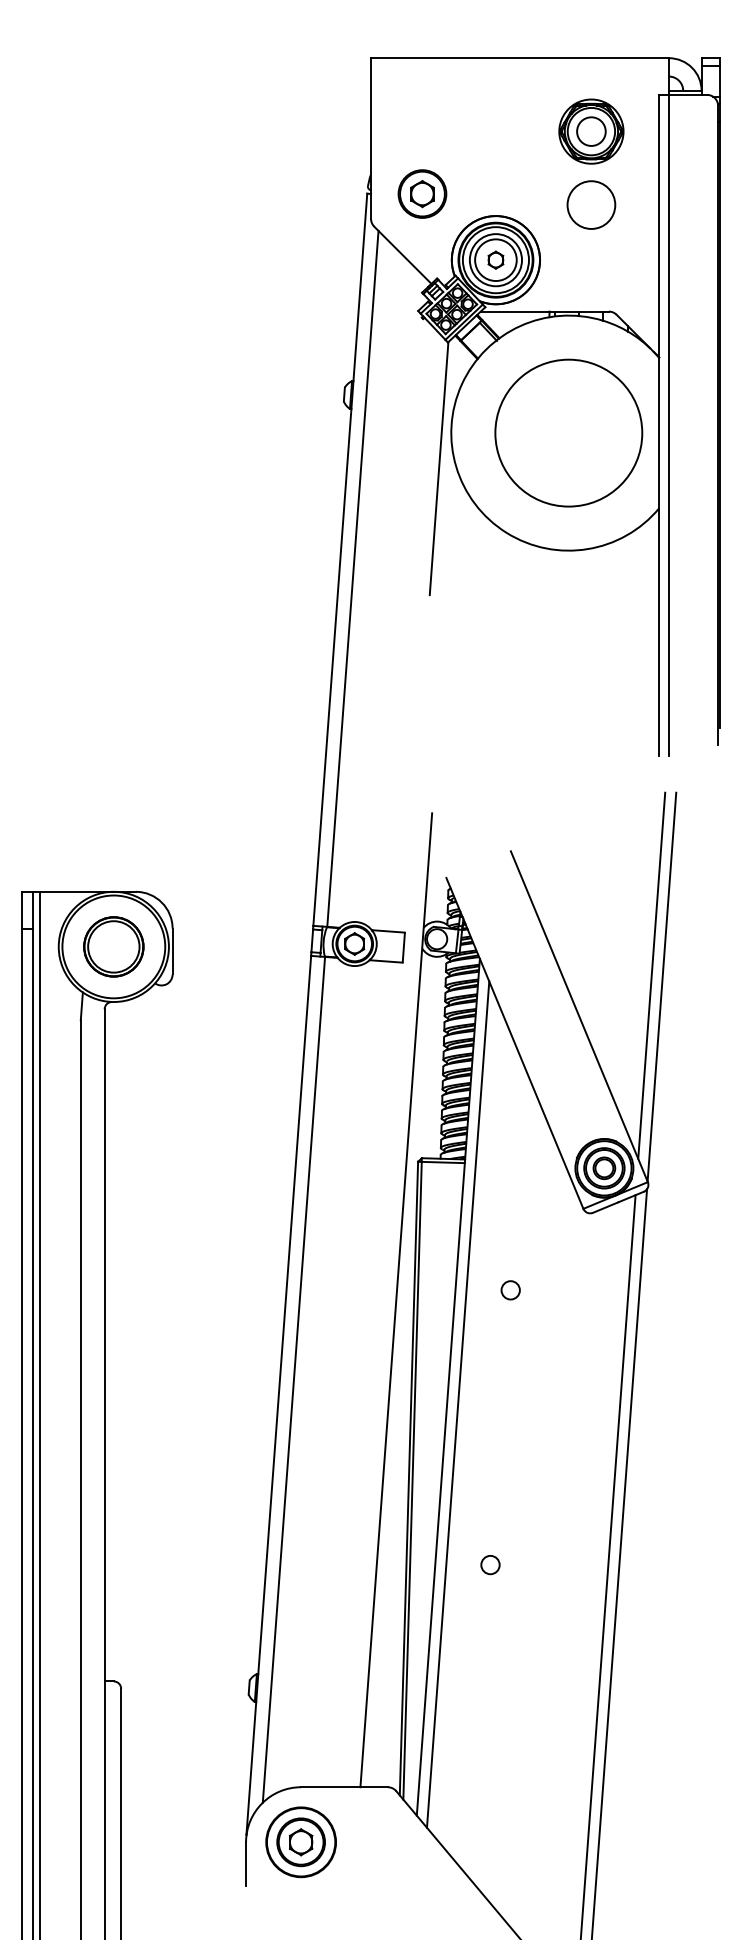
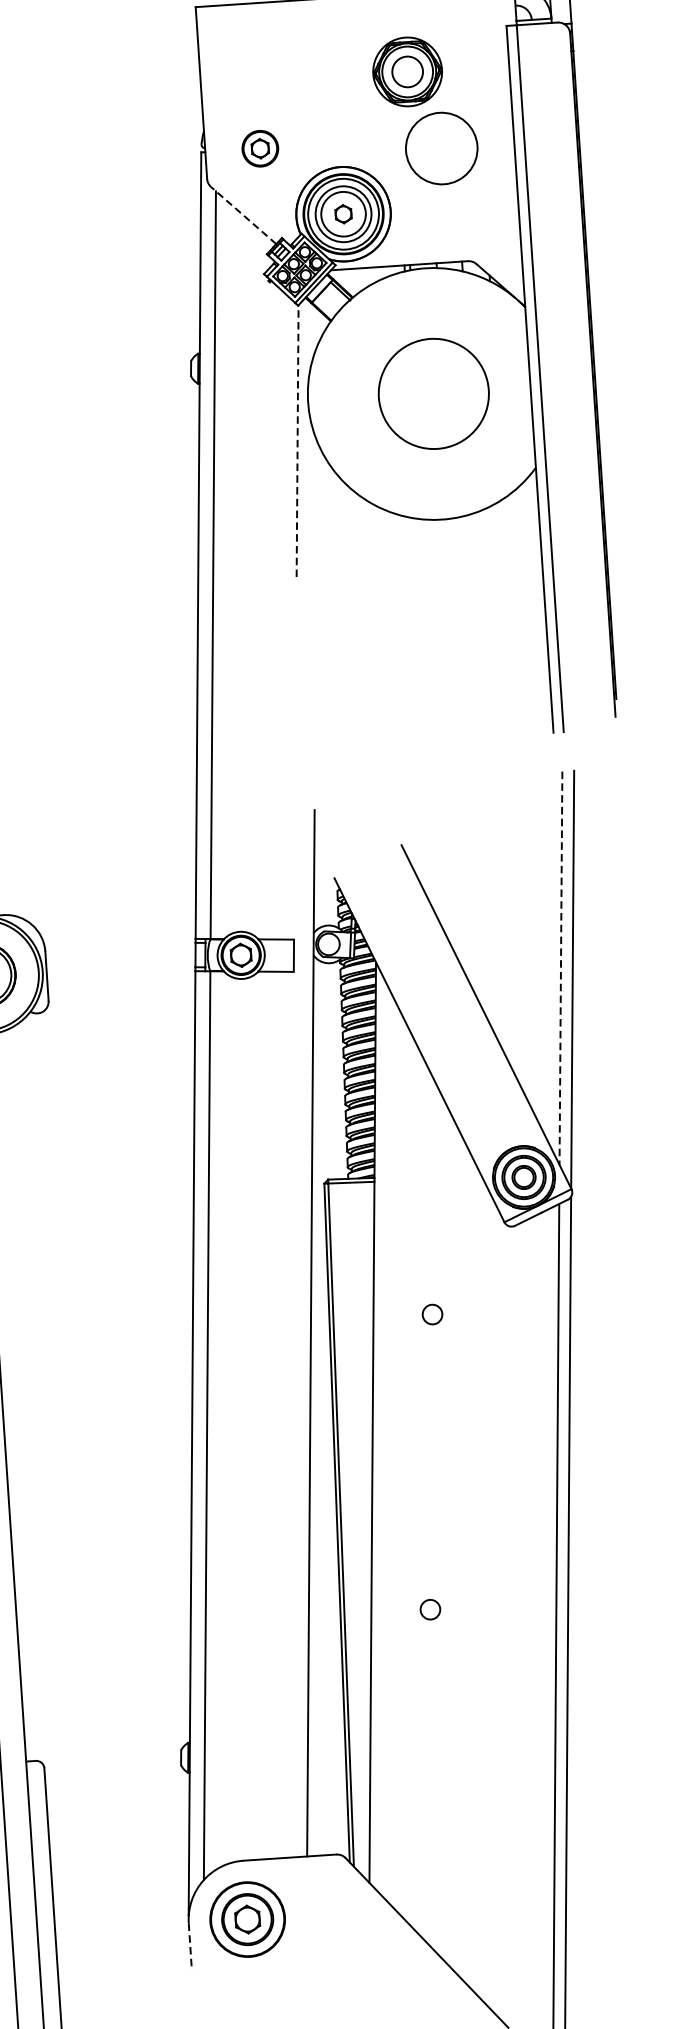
part: (591, 131) -> (407, 71), moved
part: (422, 193) -> (260, 148), size x0.7
circle: (591, 204) -> (441, 147), size x1.4
line: (402, 254) -> (243, 214), solid -> dashed
circle: (568, 432) -> (433, 393), size x0.7
line: (439, 468) -> (298, 440), solid -> dashed
line: (651, 975) -> (560, 967), solid -> dashed
line: (457, 1404) -> (383, 1440), removed
line: (246, 1864) -> (190, 1947), solid -> dashed

